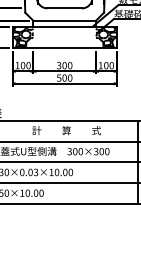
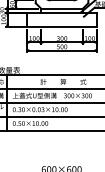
hatch: (23, 37) -> (34, 19), removed
hatch: (105, 37) -> (89, 19), removed

